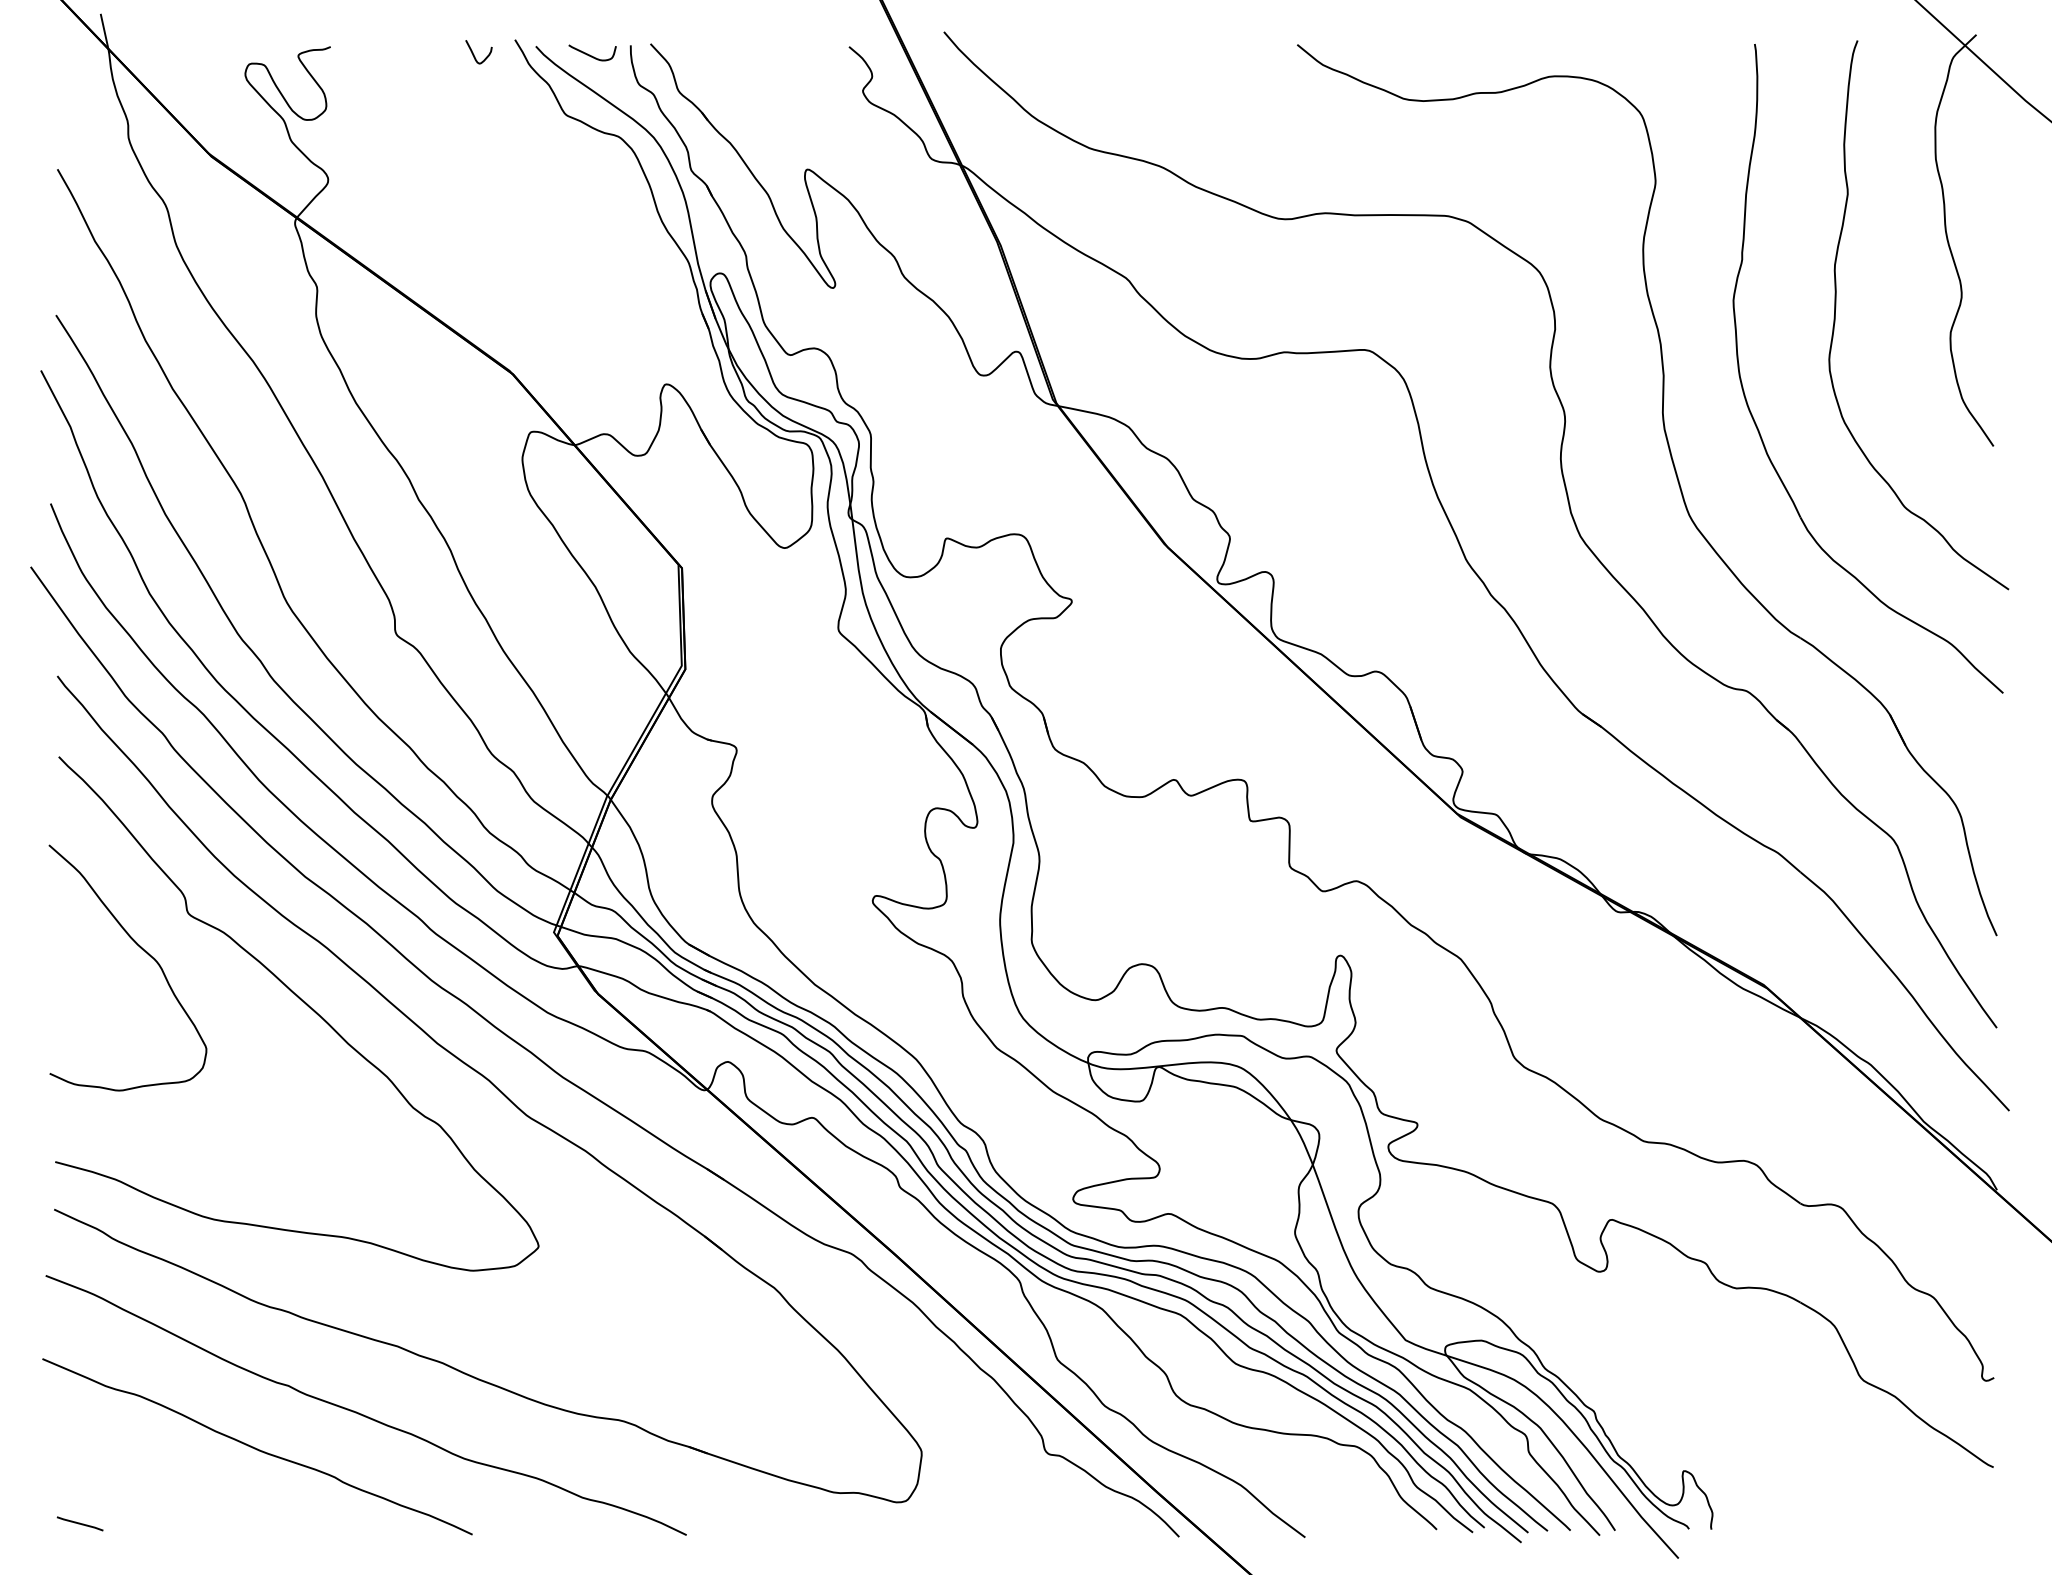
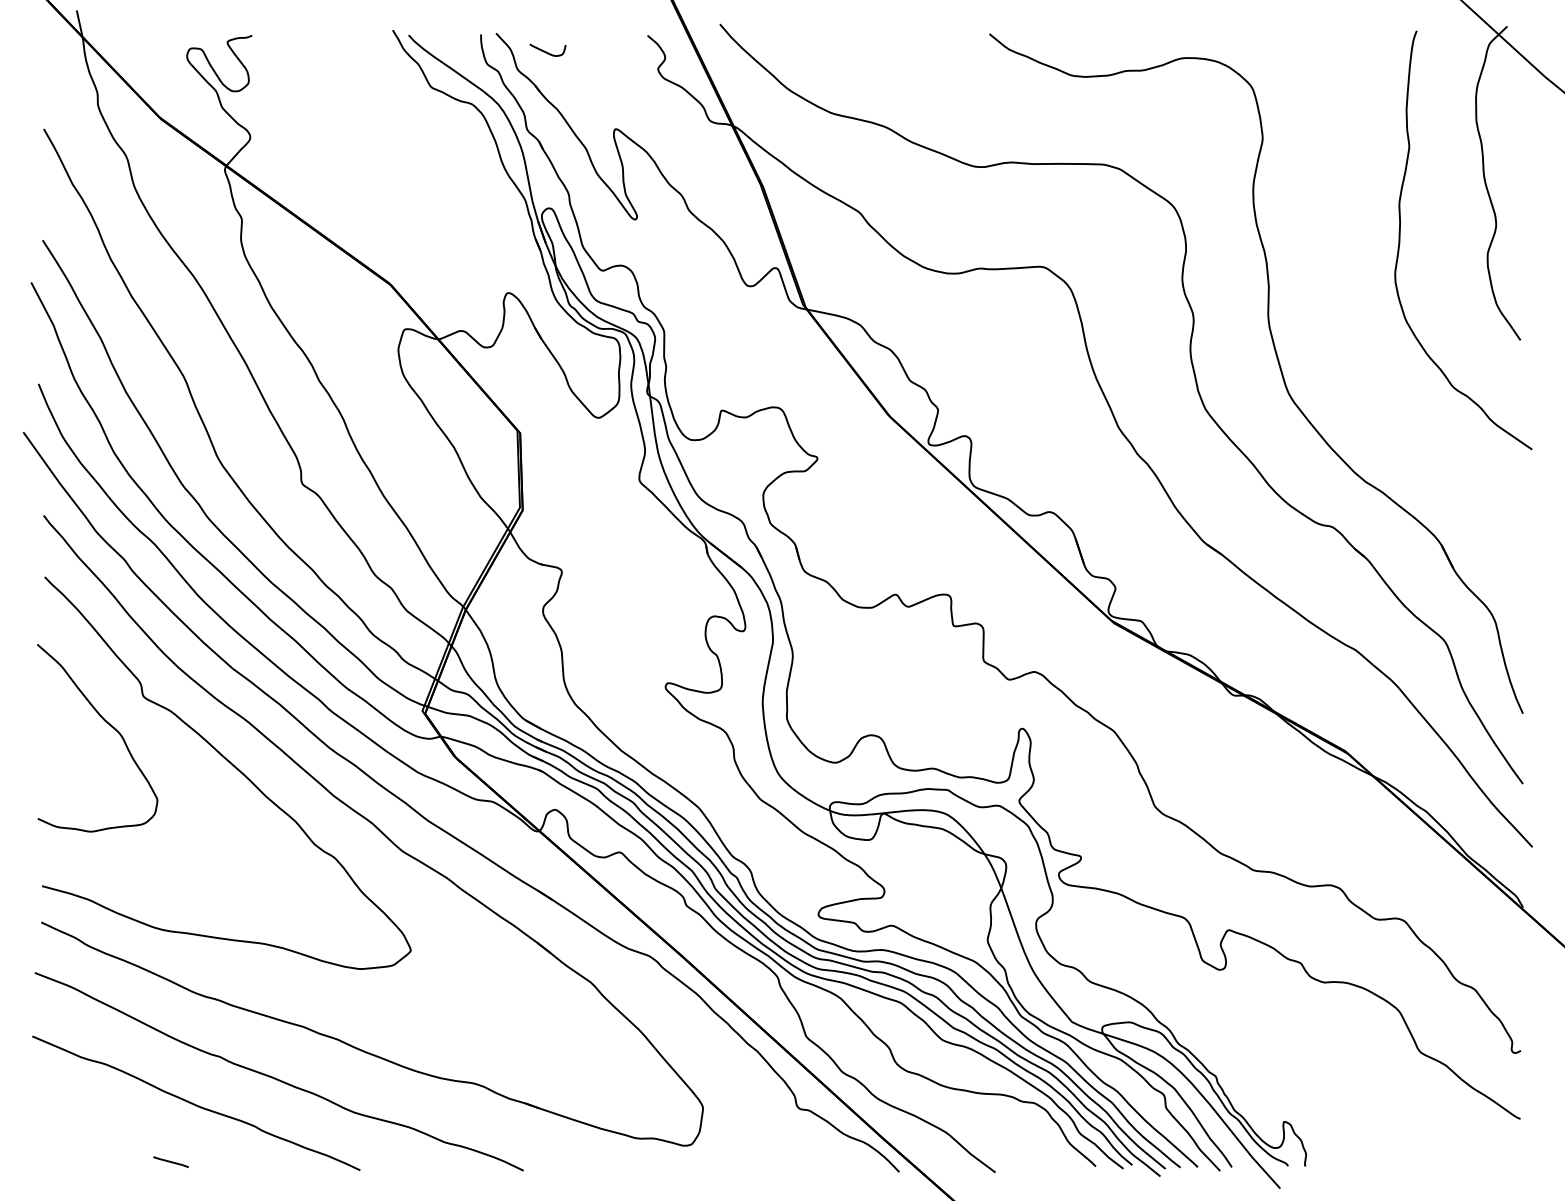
curve: (474, 53) -> (361, 40), removed
curve: (590, 54) -> (546, 51), moved
part: (1756, 421) -> (1339, 321), removed
line: (79, 1523) -> (170, 1161), moved

